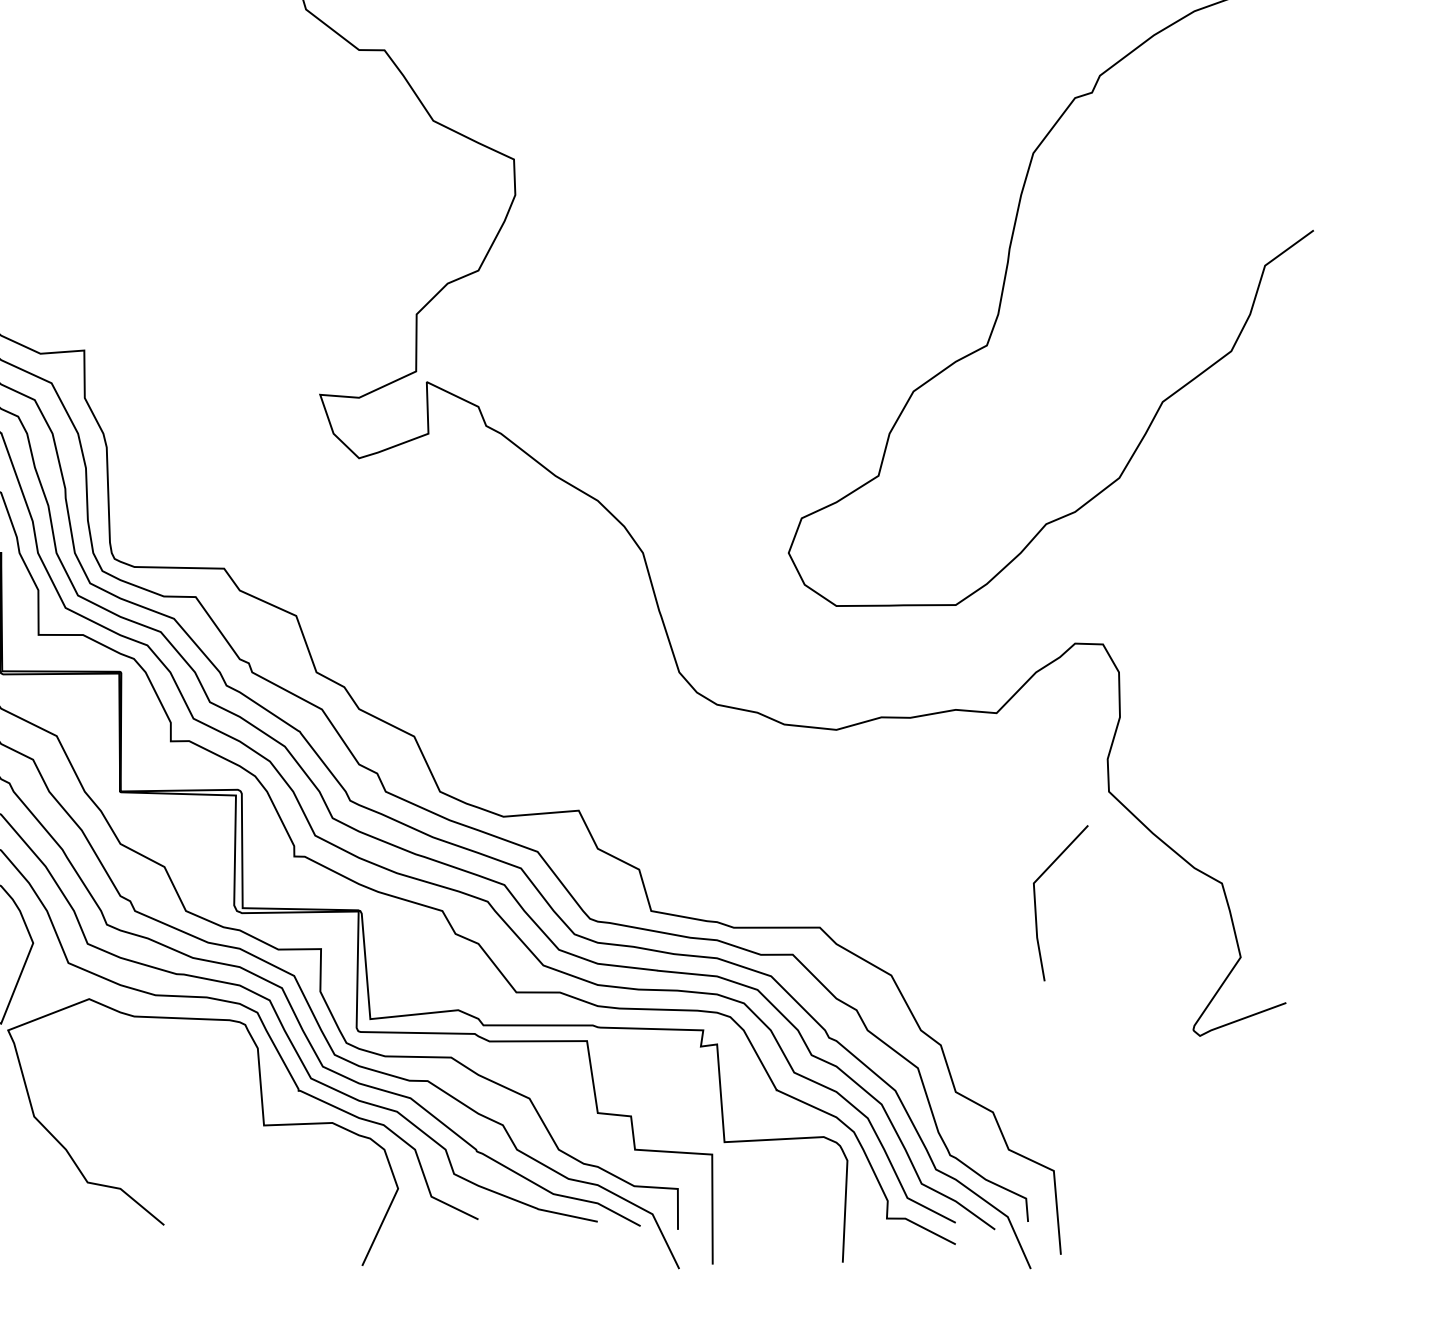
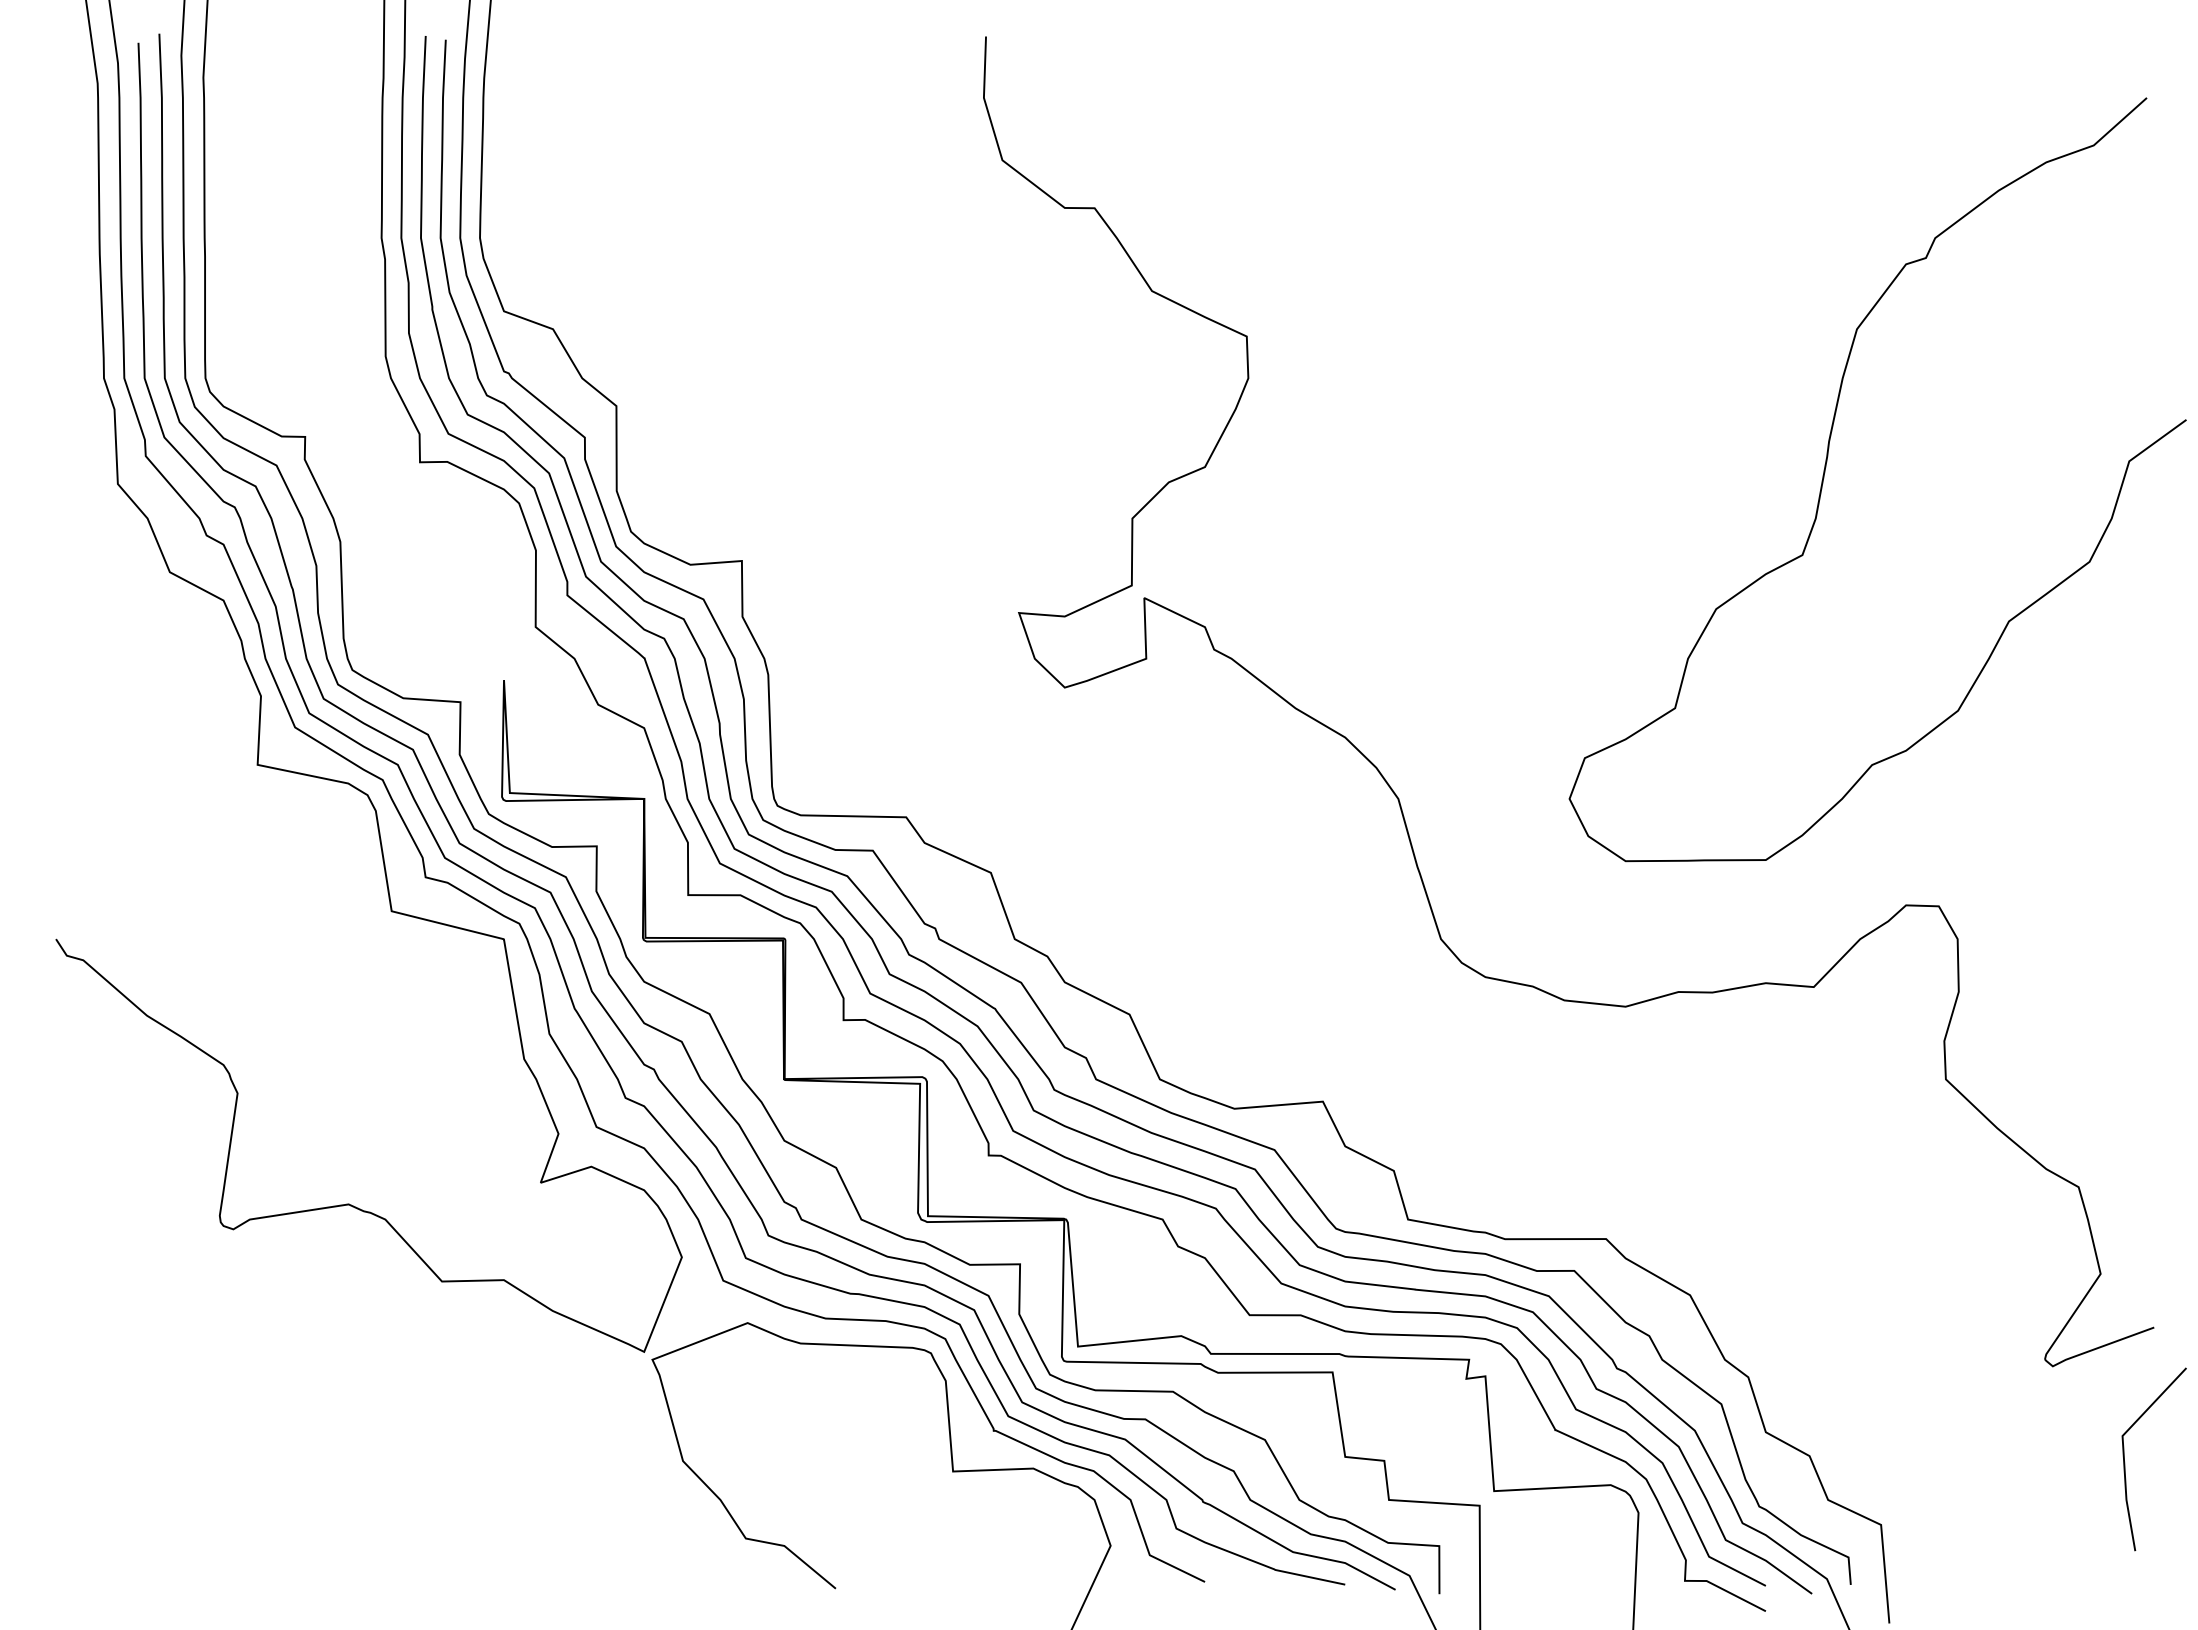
line: (1036, 905) -> (2125, 1462), moved

